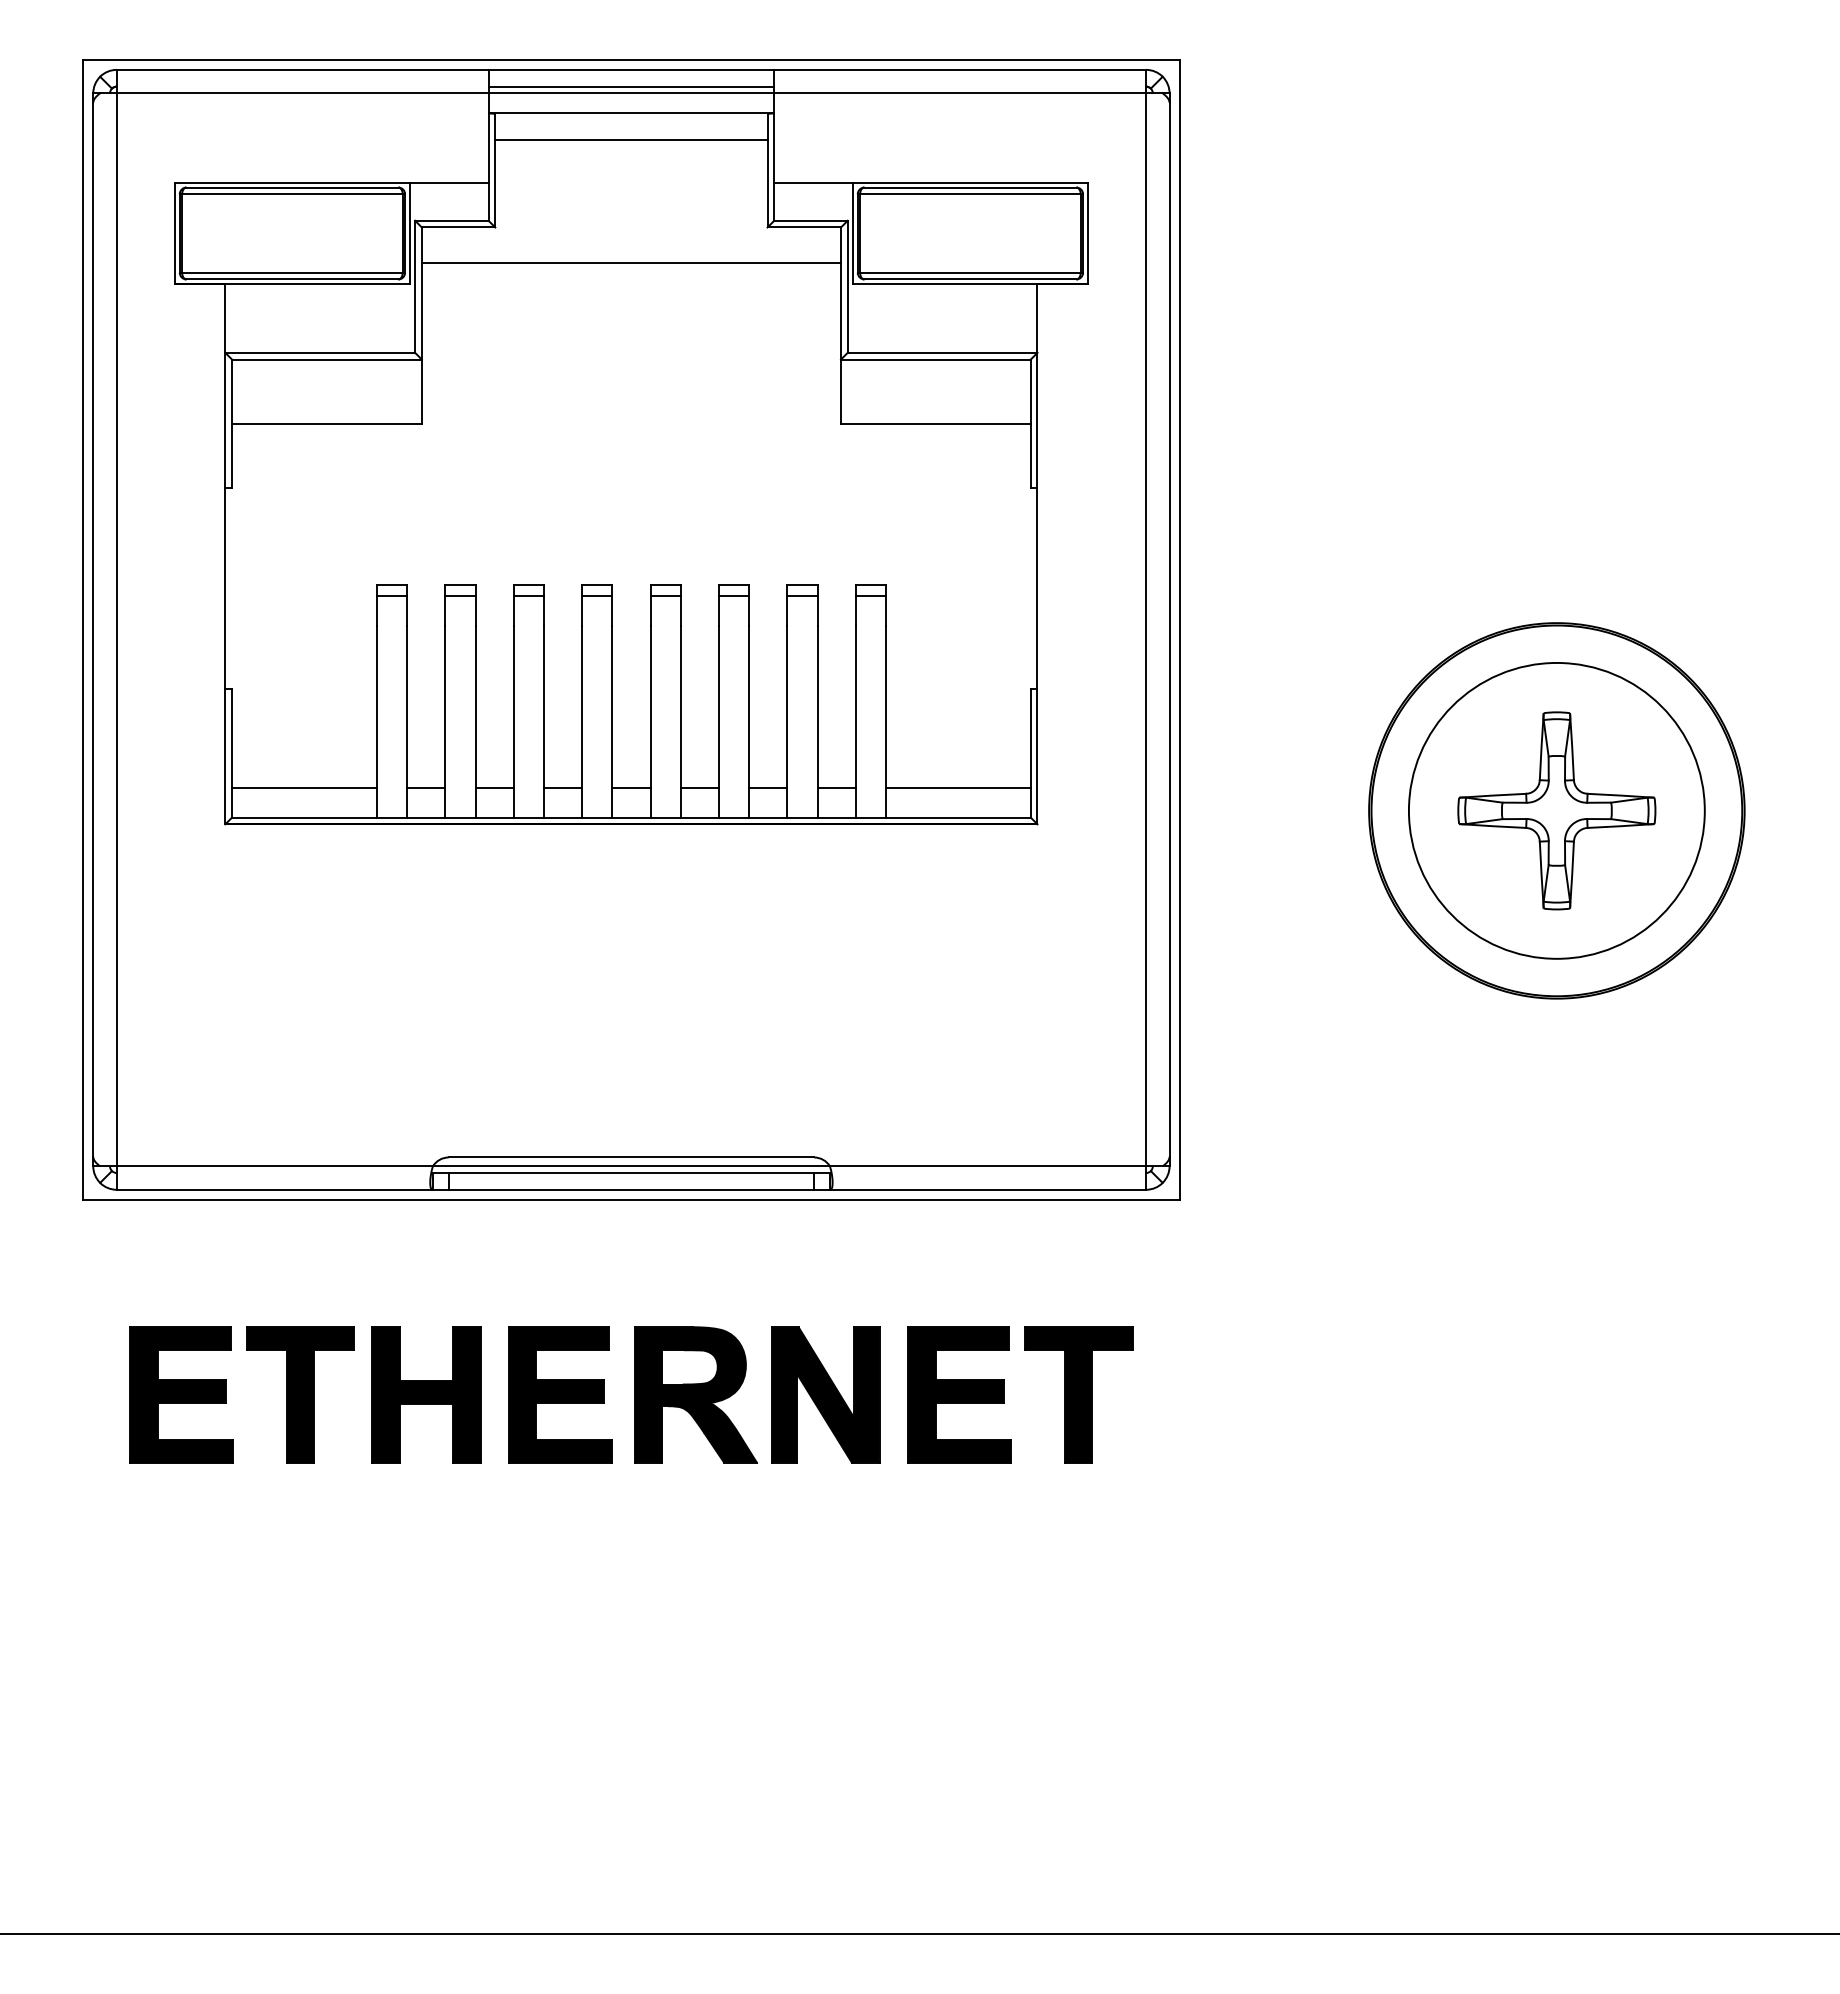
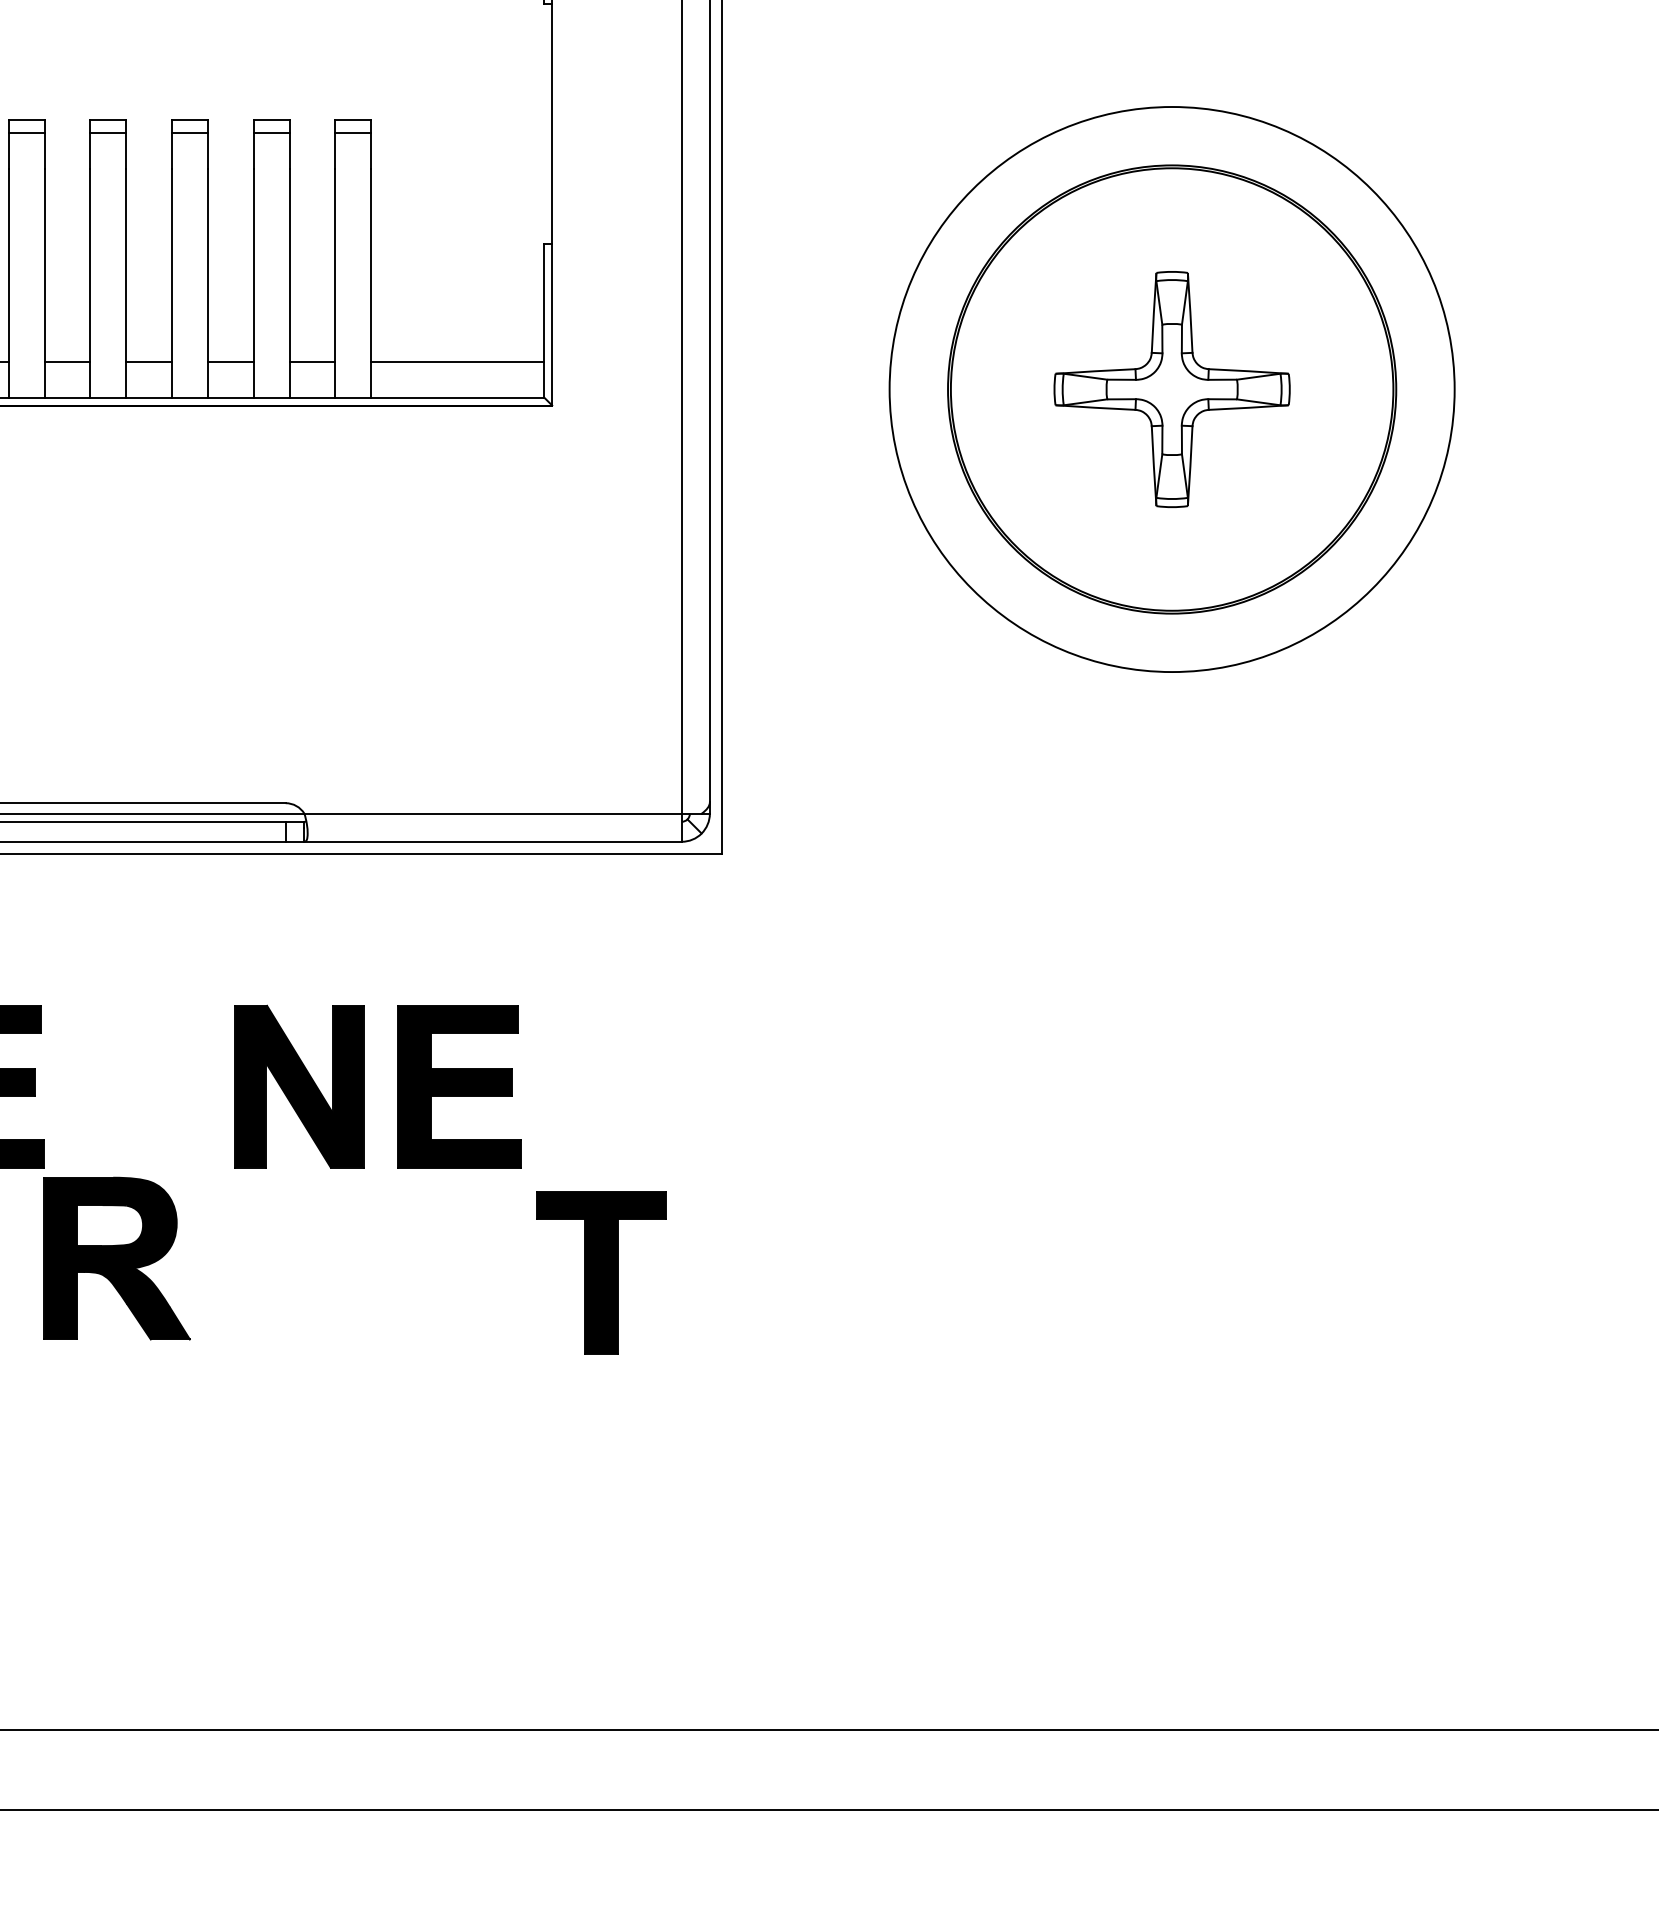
circle: (1556, 810) -> (1171, 389), size x1.6
part: (695, 1394) -> (116, 1257), moved
part: (1078, 1394) -> (601, 1272), moved

